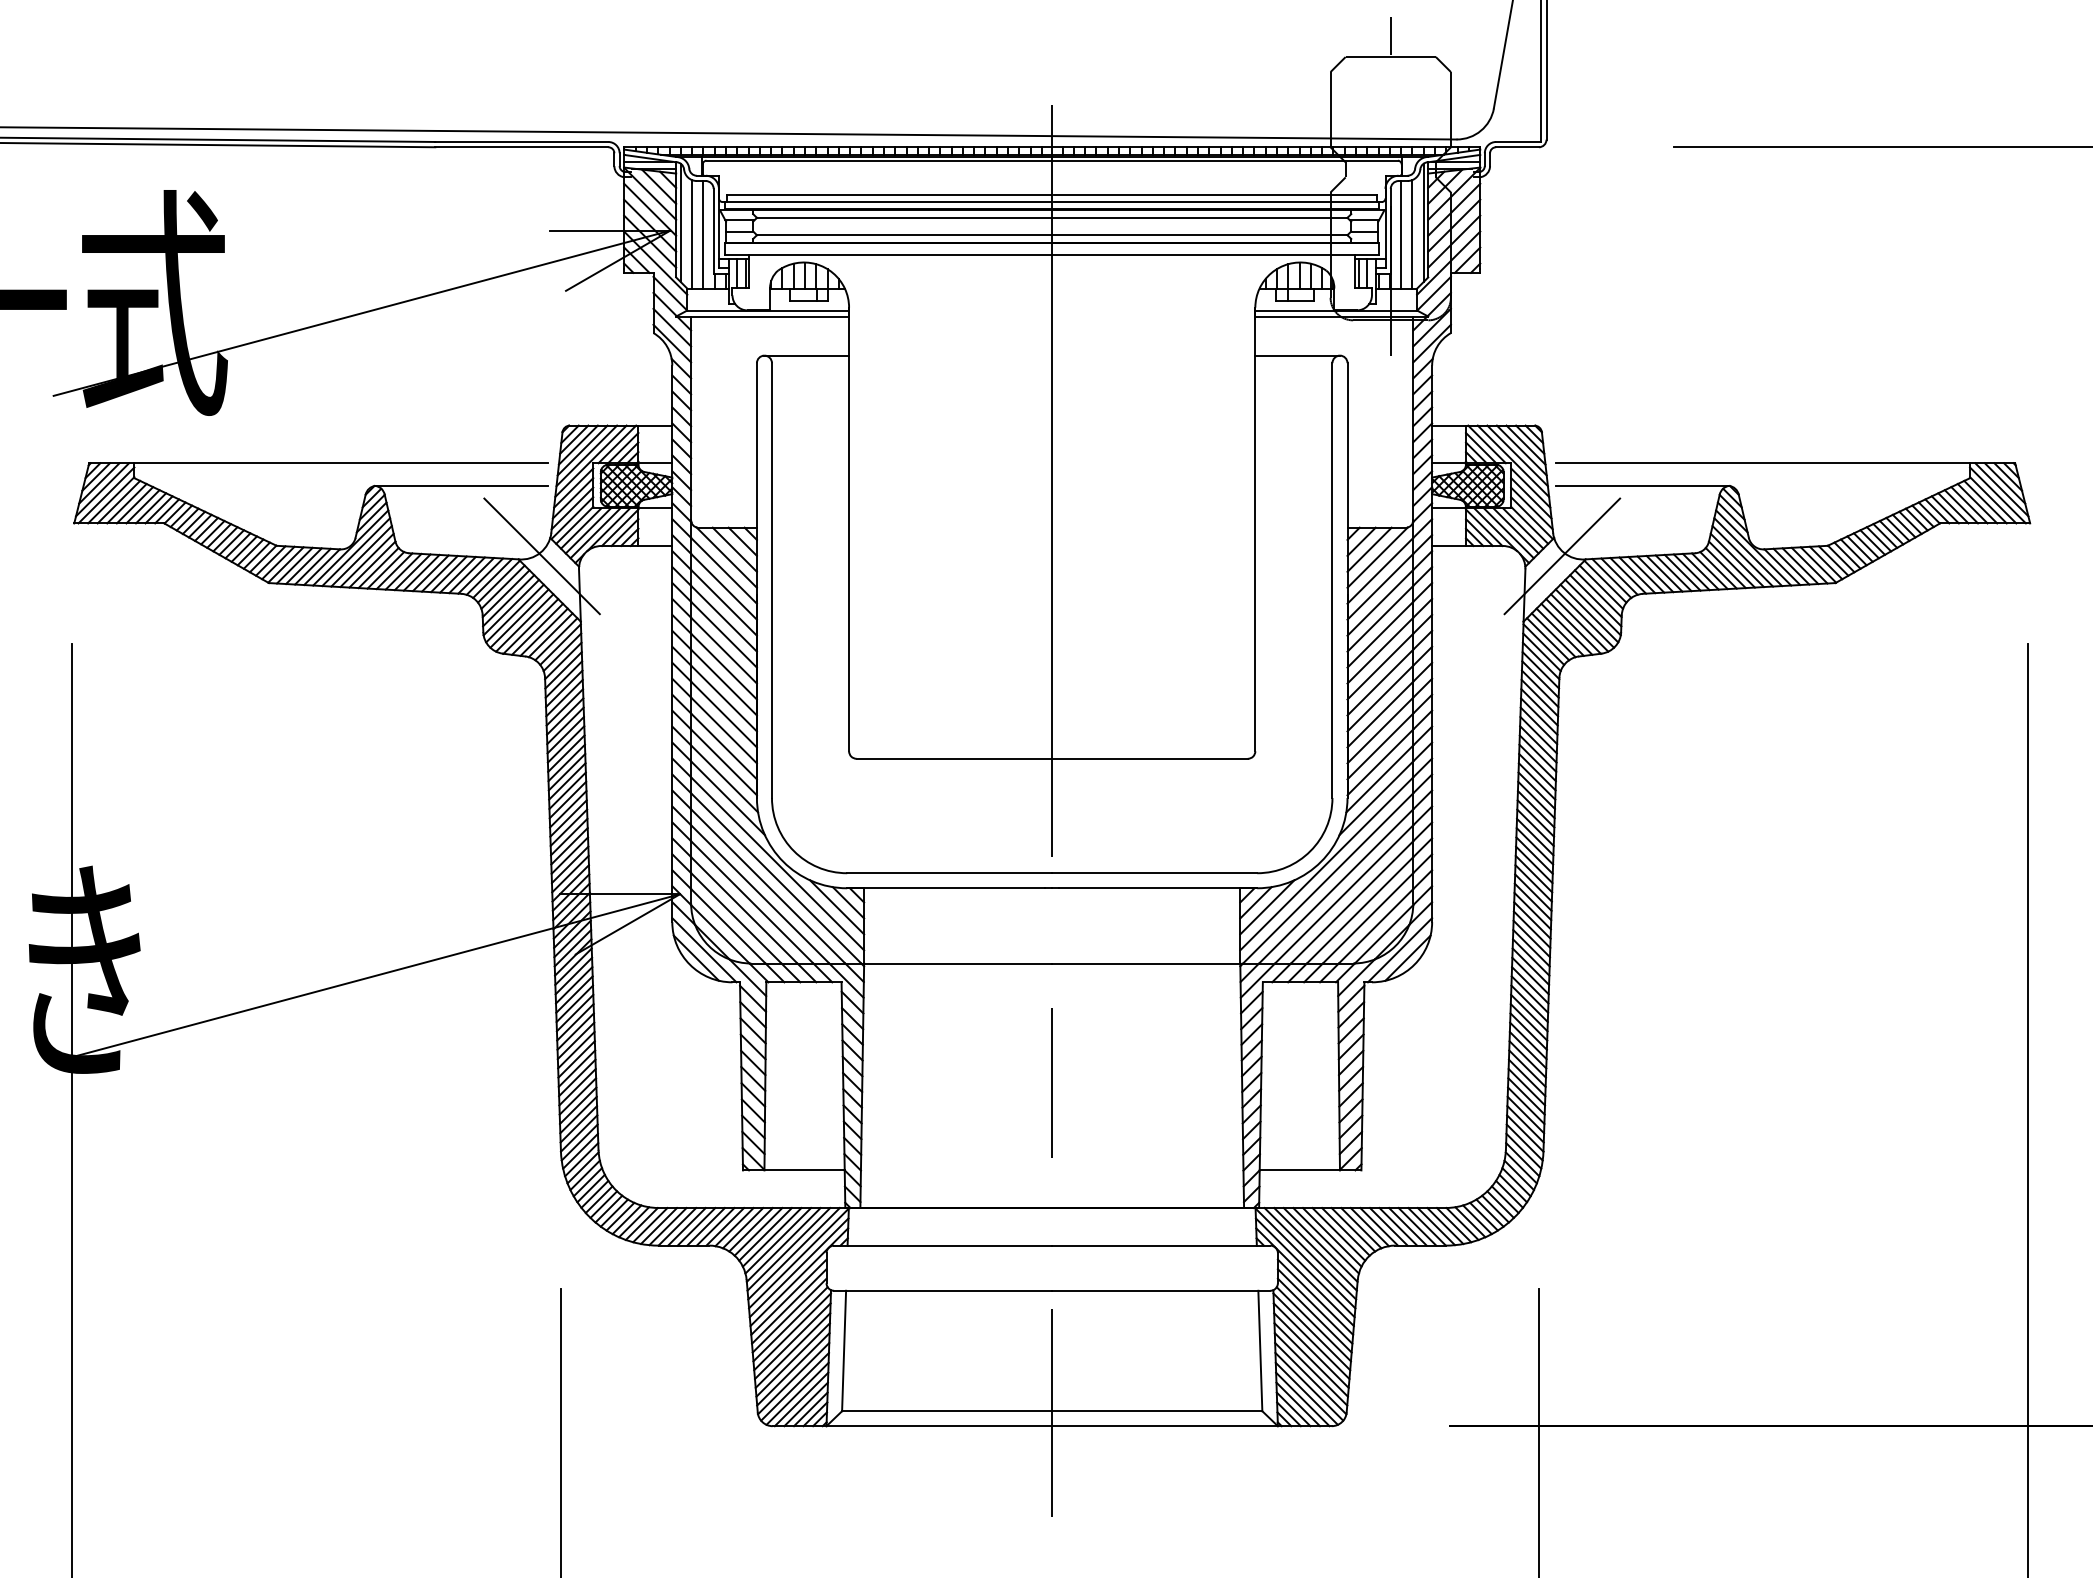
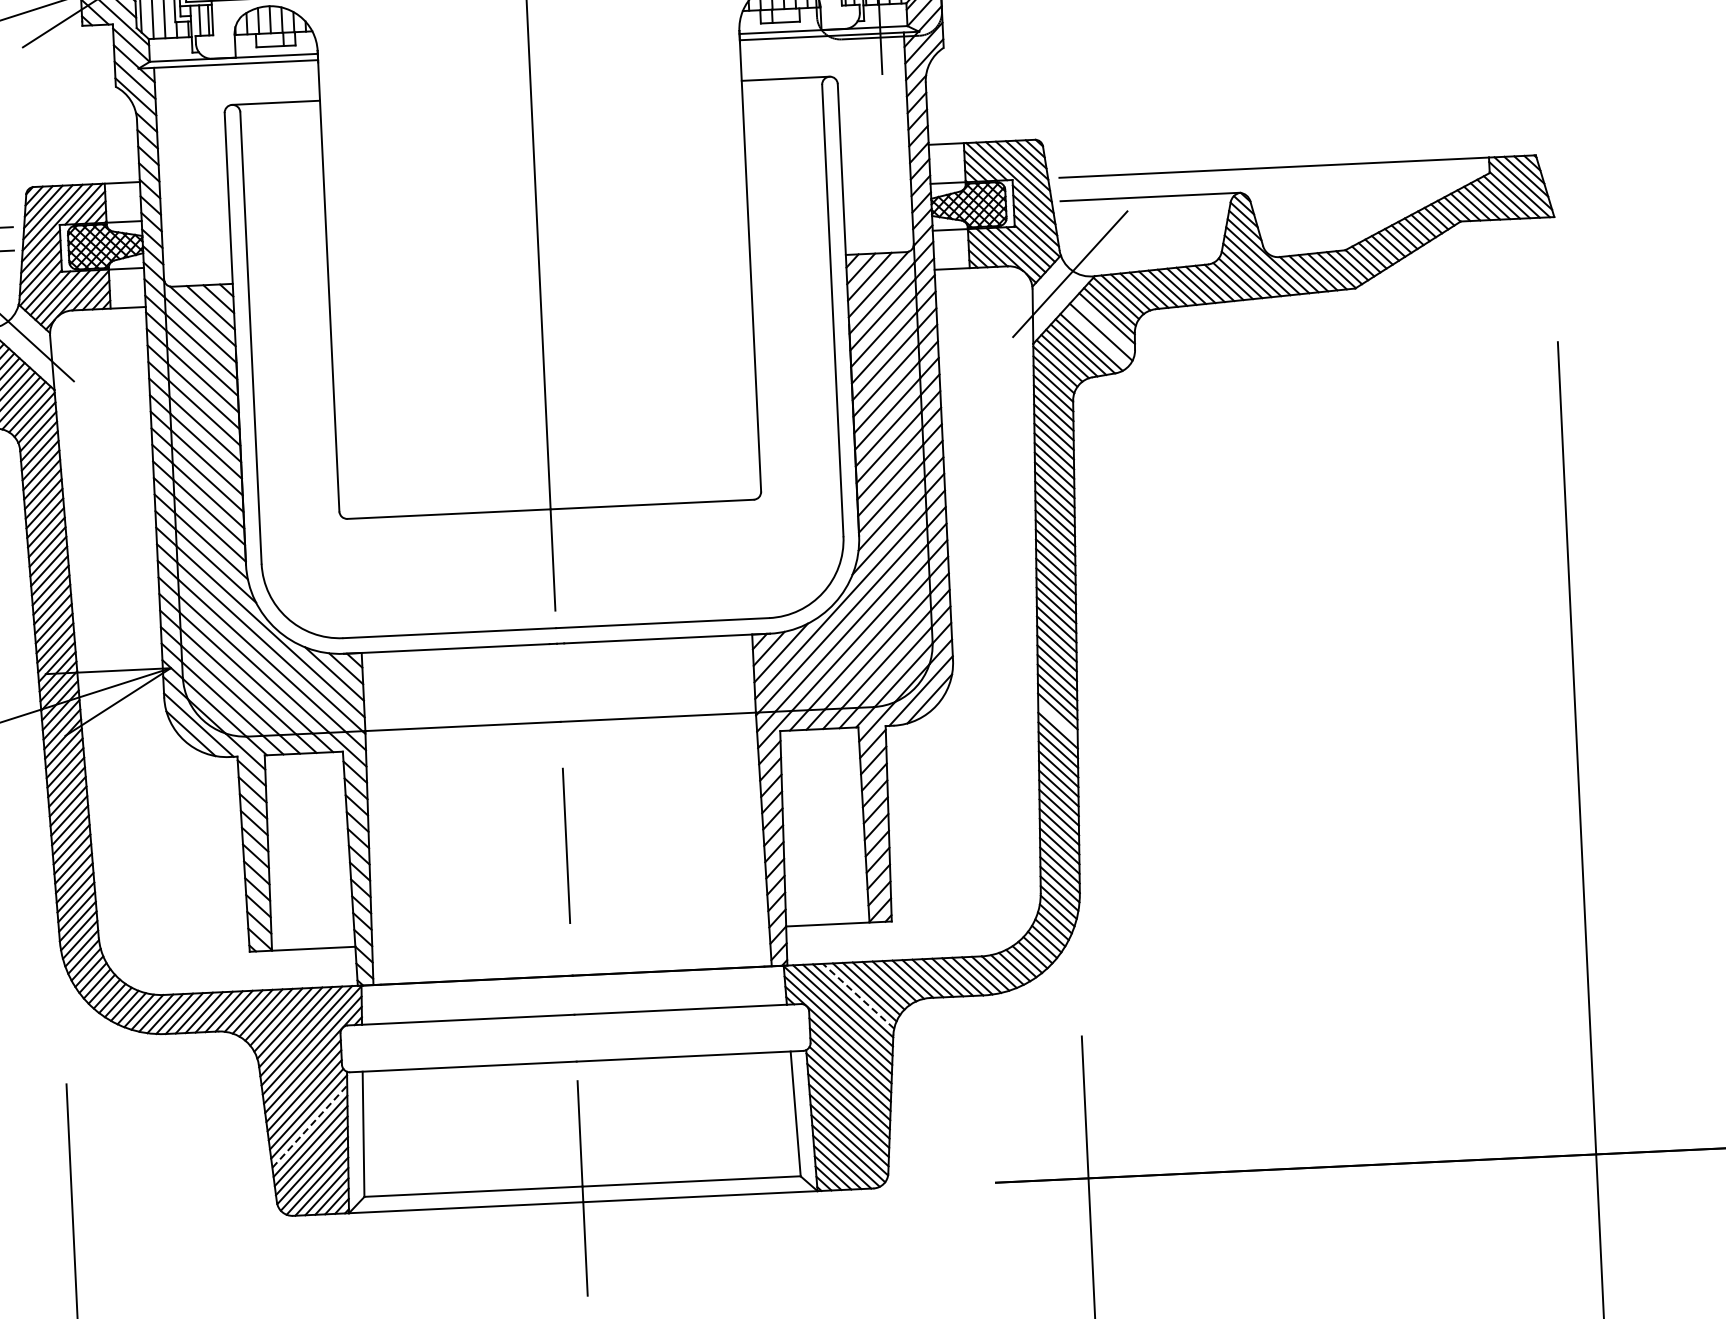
line: (1592, 607) -> (1104, 325), removed
line: (1584, 618) -> (1096, 337), removed
line: (1530, 985) -> (1058, 721), removed
line: (1325, 1240) -> (857, 996), solid -> dashed
line: (793, 1340) -> (310, 1125), solid -> dashed

